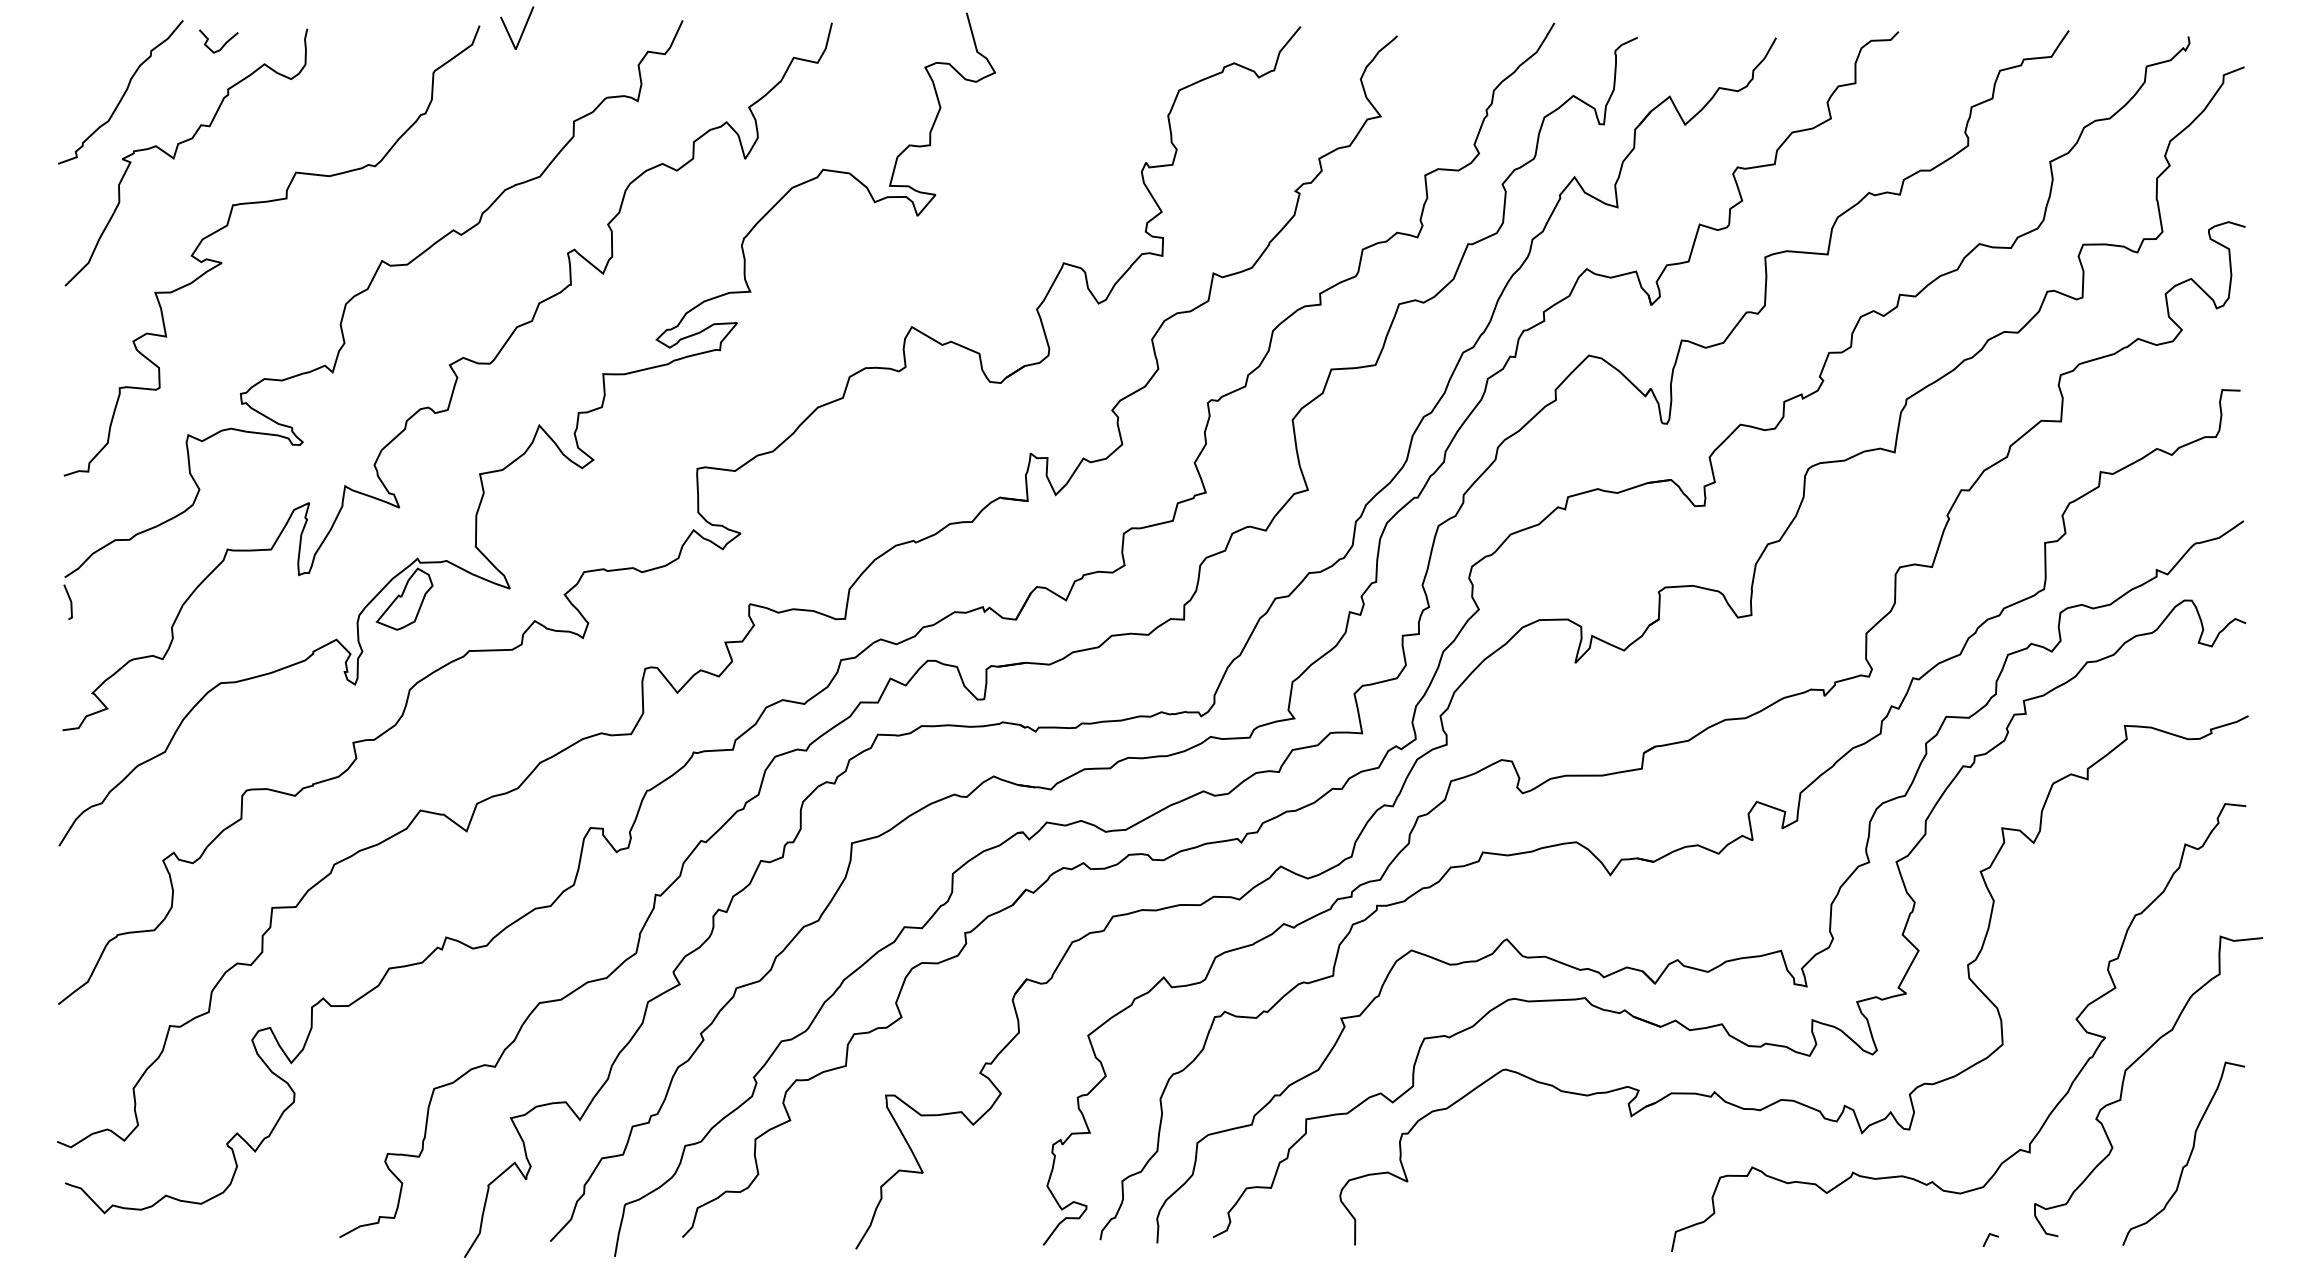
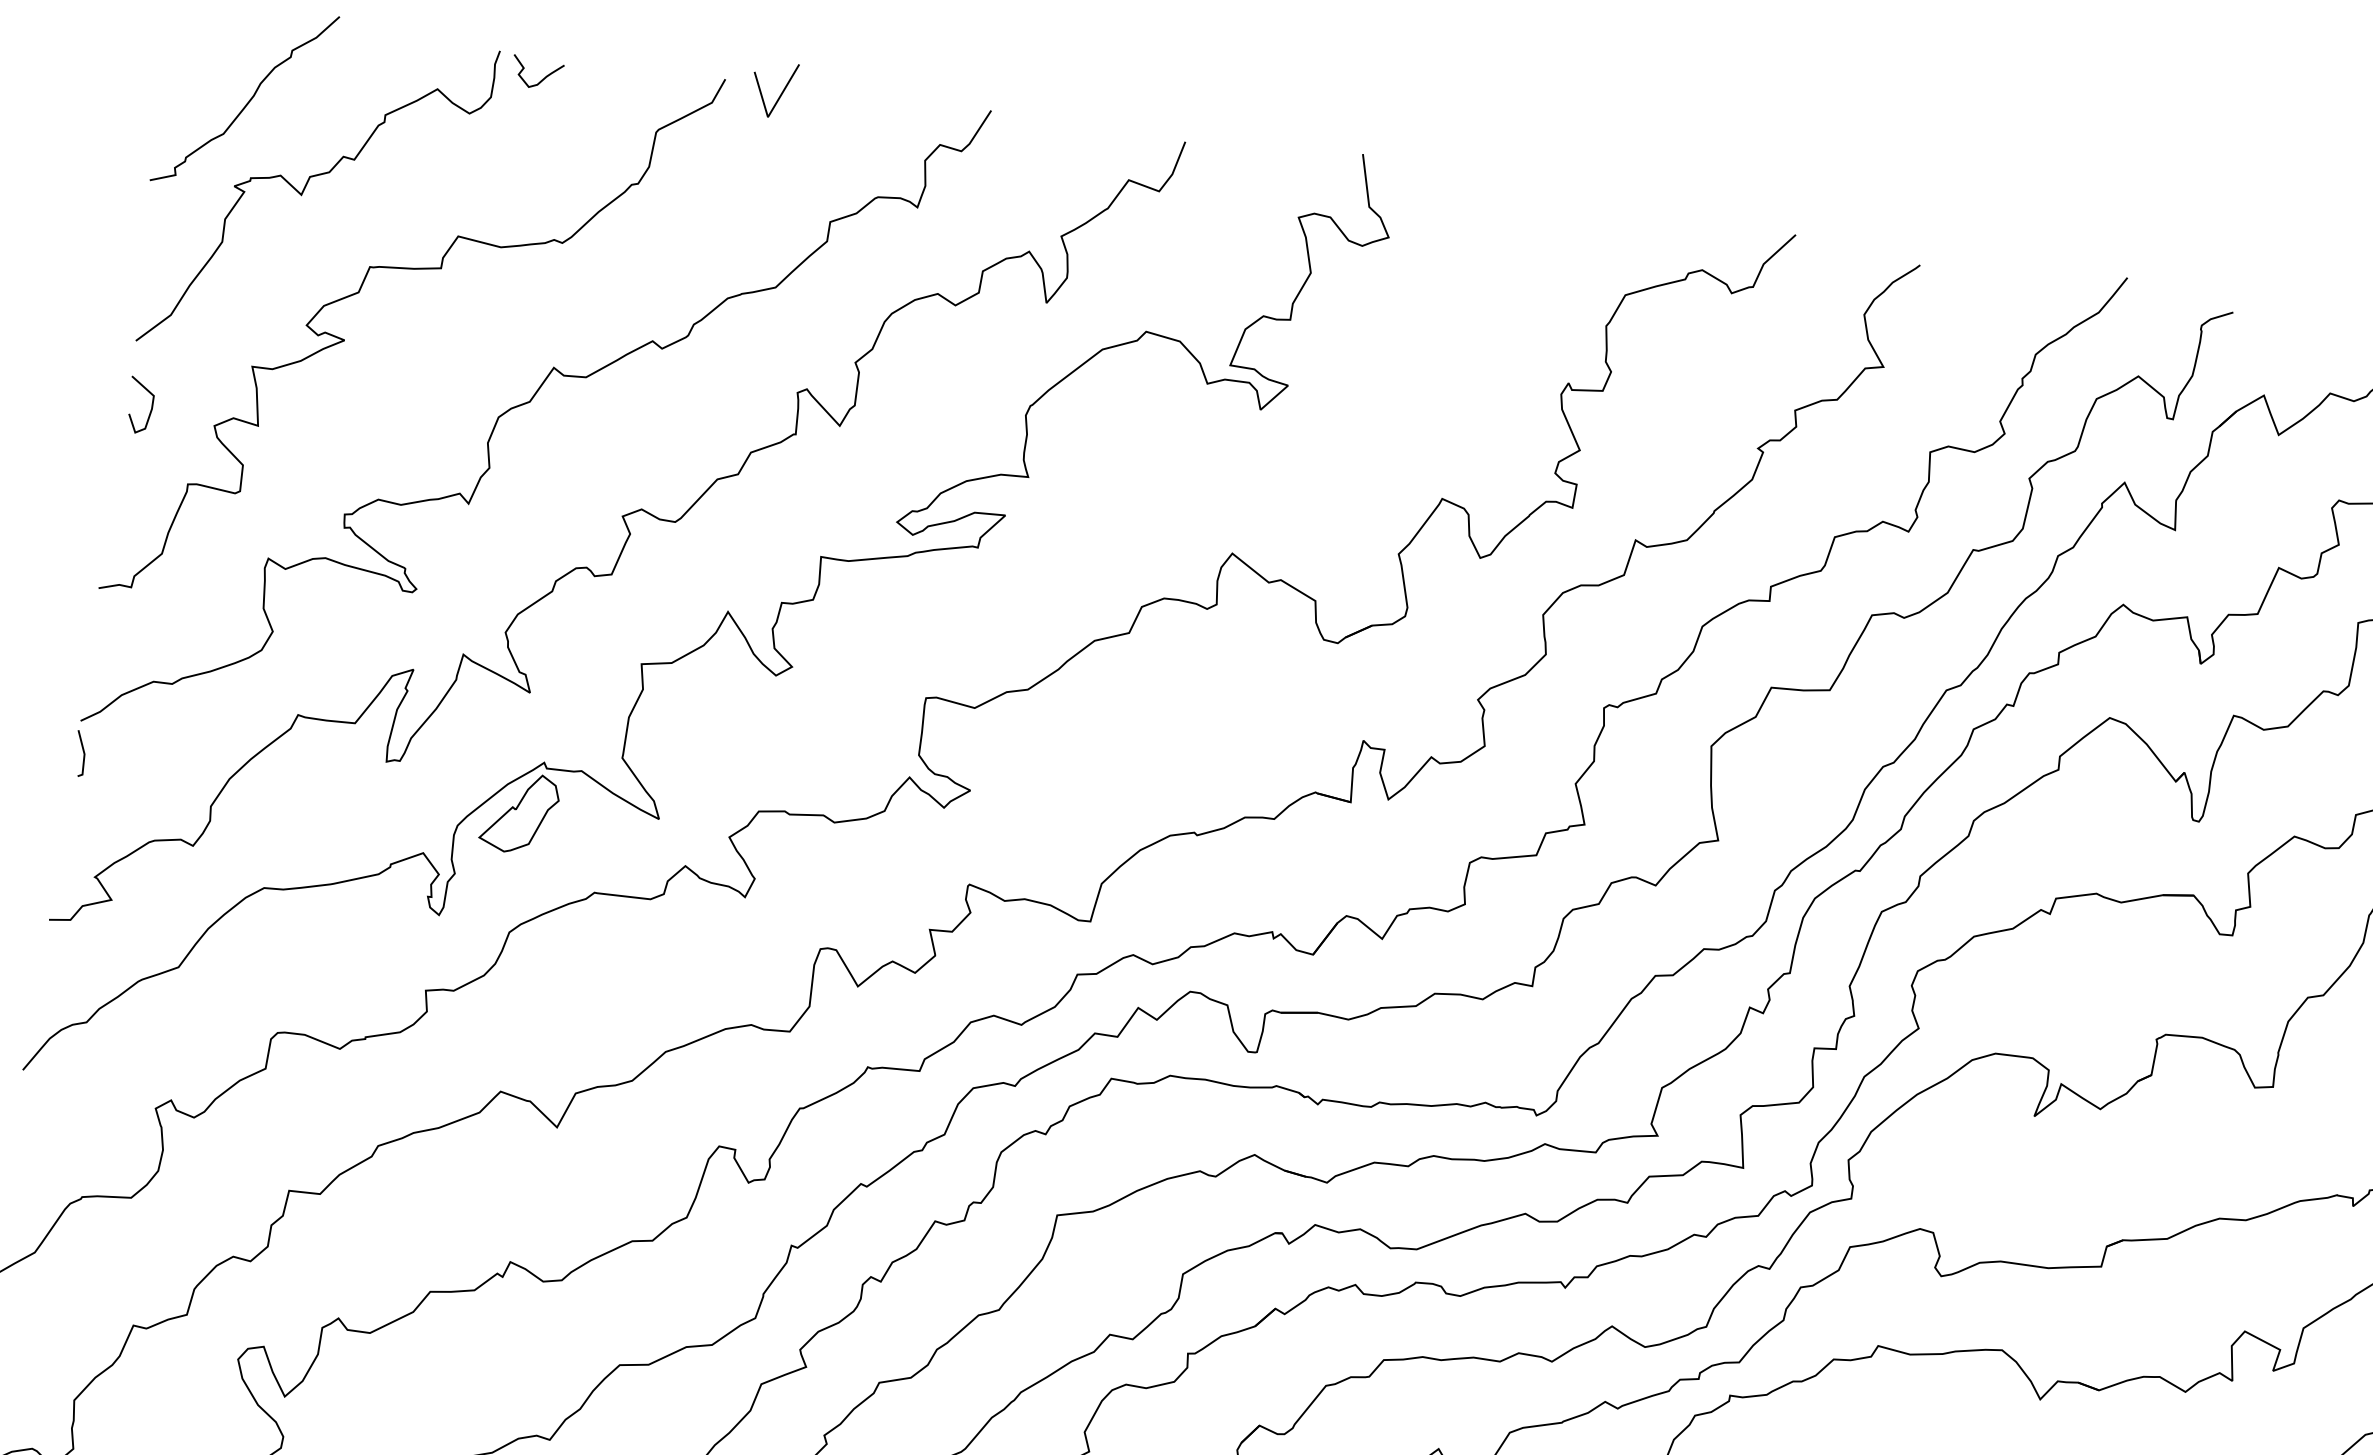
curve: (222, 45) -> (541, 79), moved
curve: (83, 334) -> (150, 407), added

